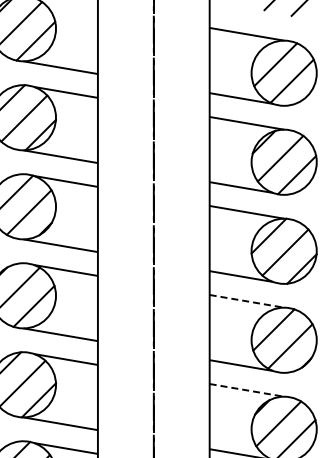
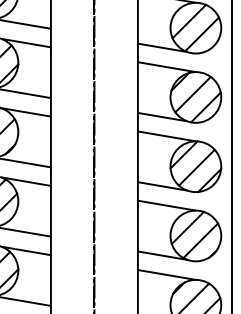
line: (246, 301) -> (166, 205), dashed -> solid
line: (246, 390) -> (166, 275), dashed -> solid

